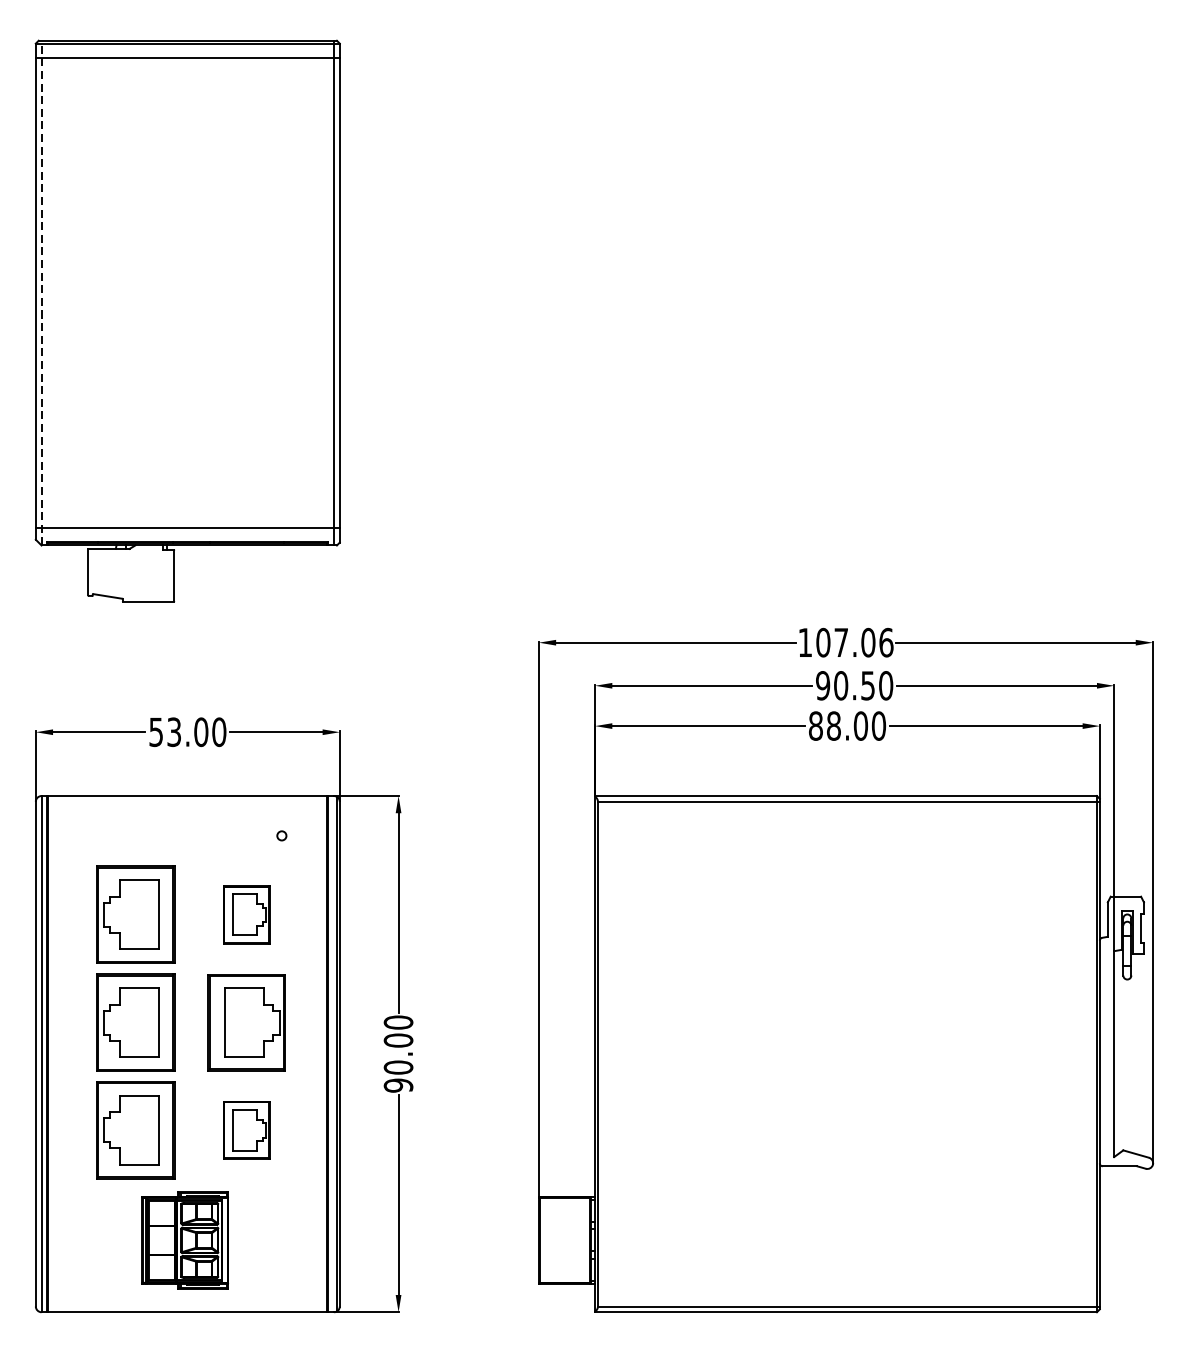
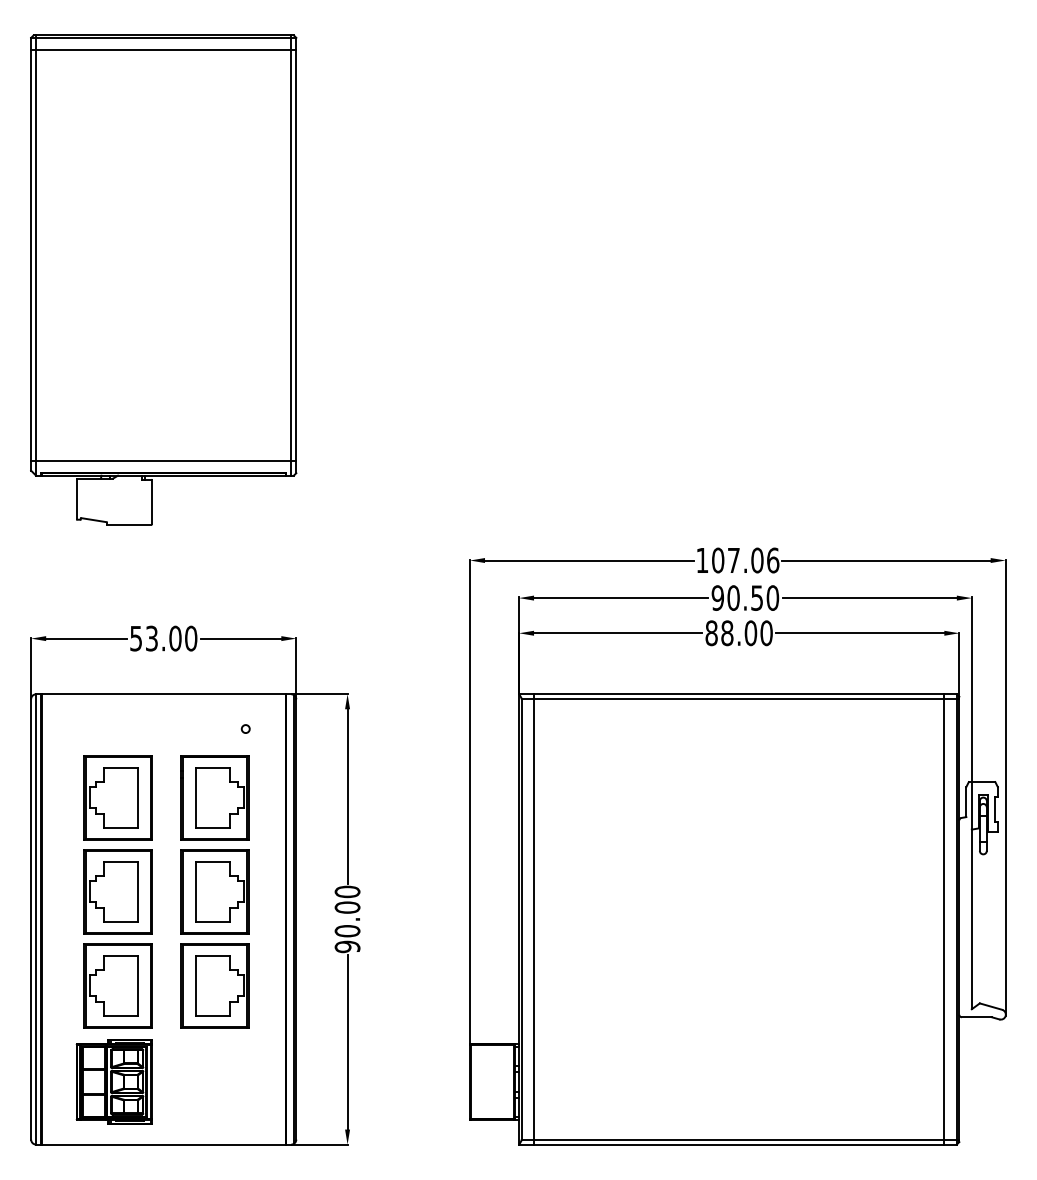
line: (41, 293) -> (36, 255), dashed -> solid
part: (246, 914) -> (214, 797), size x1.67
line: (612, 1054) -> (534, 919), added
line: (1082, 1054) -> (944, 919), added
part: (246, 1129) -> (214, 985), size x1.67
part: (184, 1239) -> (113, 1081), moved

